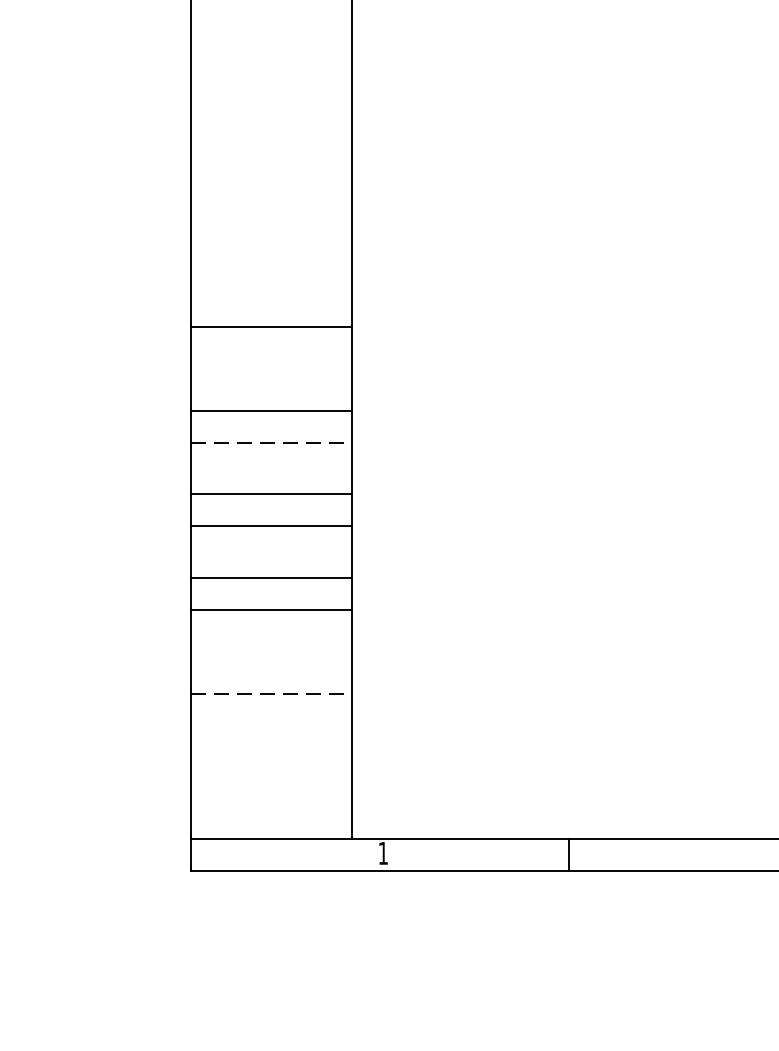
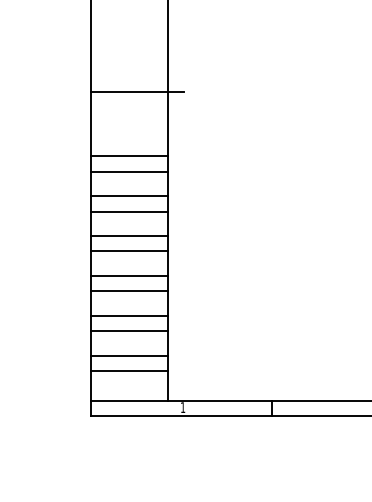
line: (287, 193) -> (137, 92), added
line: (271, 359) -> (129, 171), added
line: (271, 442) -> (129, 211), dashed -> solid
line: (271, 660) -> (129, 315), added
line: (271, 694) -> (129, 331), dashed -> solid
line: (271, 746) -> (129, 356), added
line: (271, 777) -> (129, 371), added

